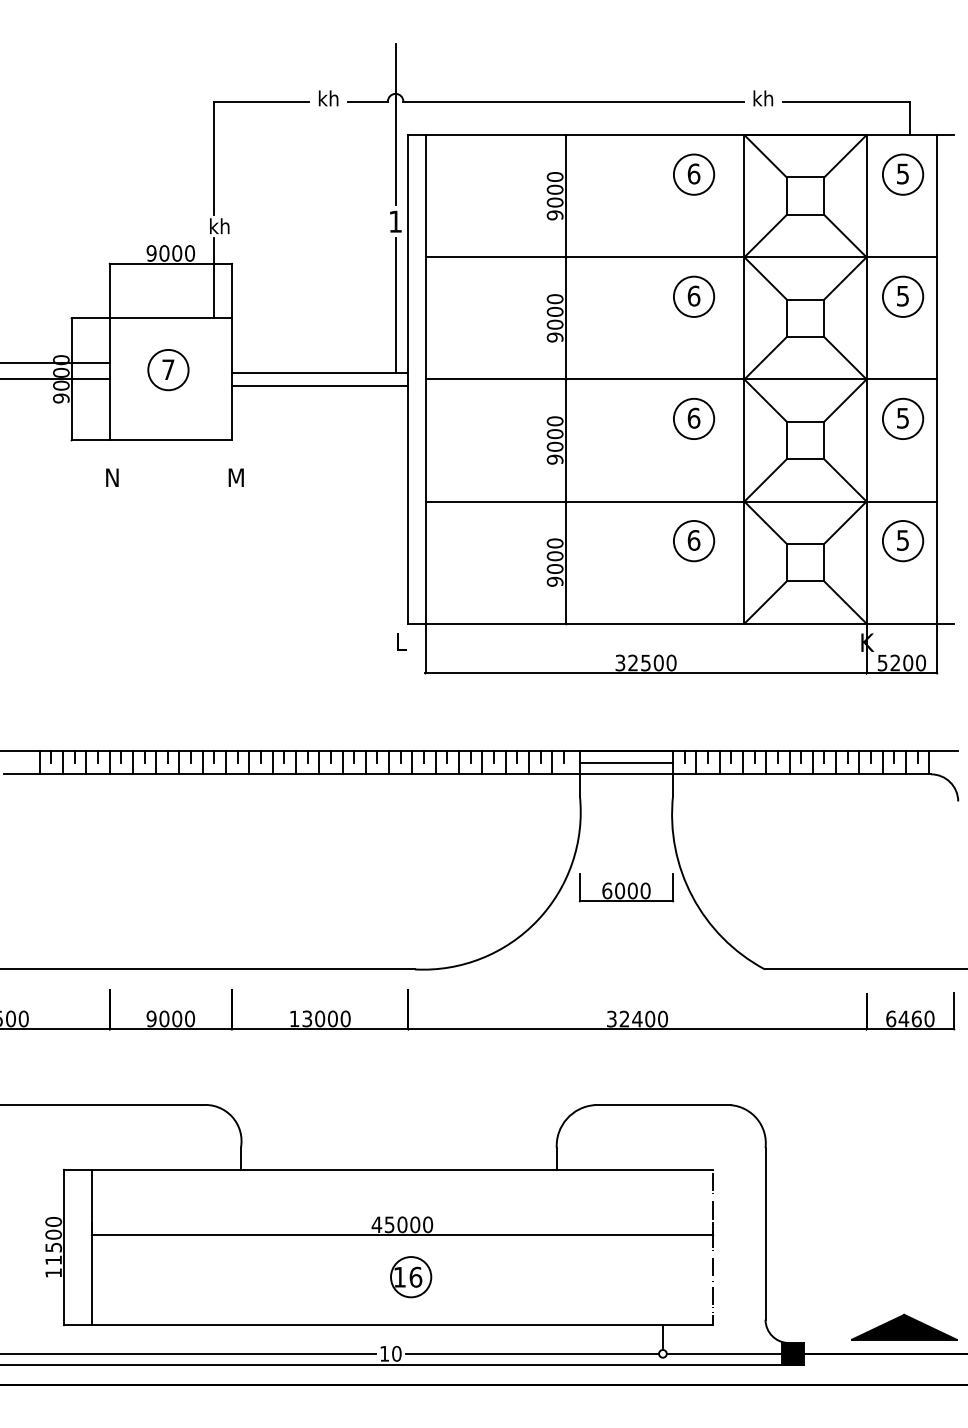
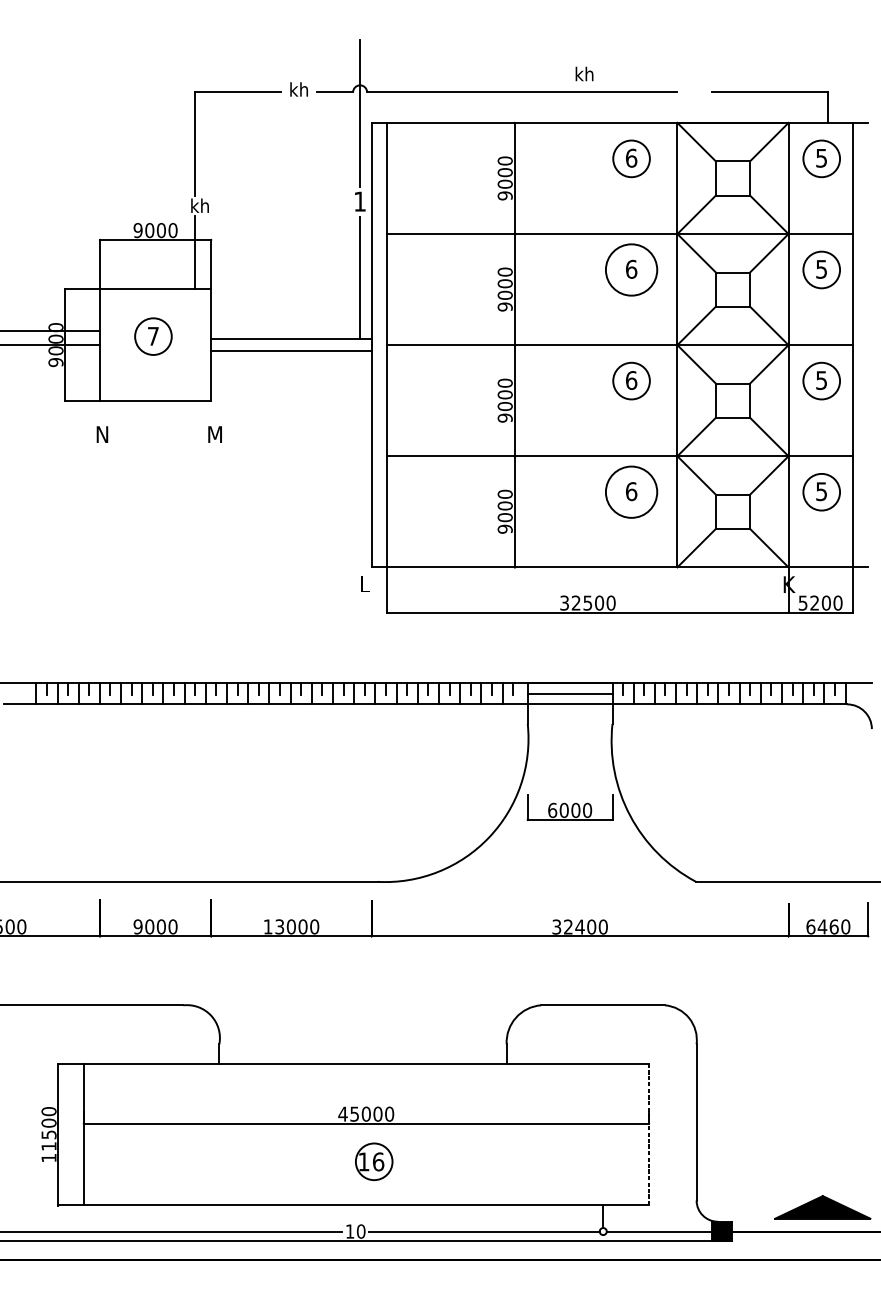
text: (763, 98) -> (584, 74), moved
circle: (693, 296) -> (631, 269), size x1.4
circle: (693, 540) -> (631, 491), size x1.4

